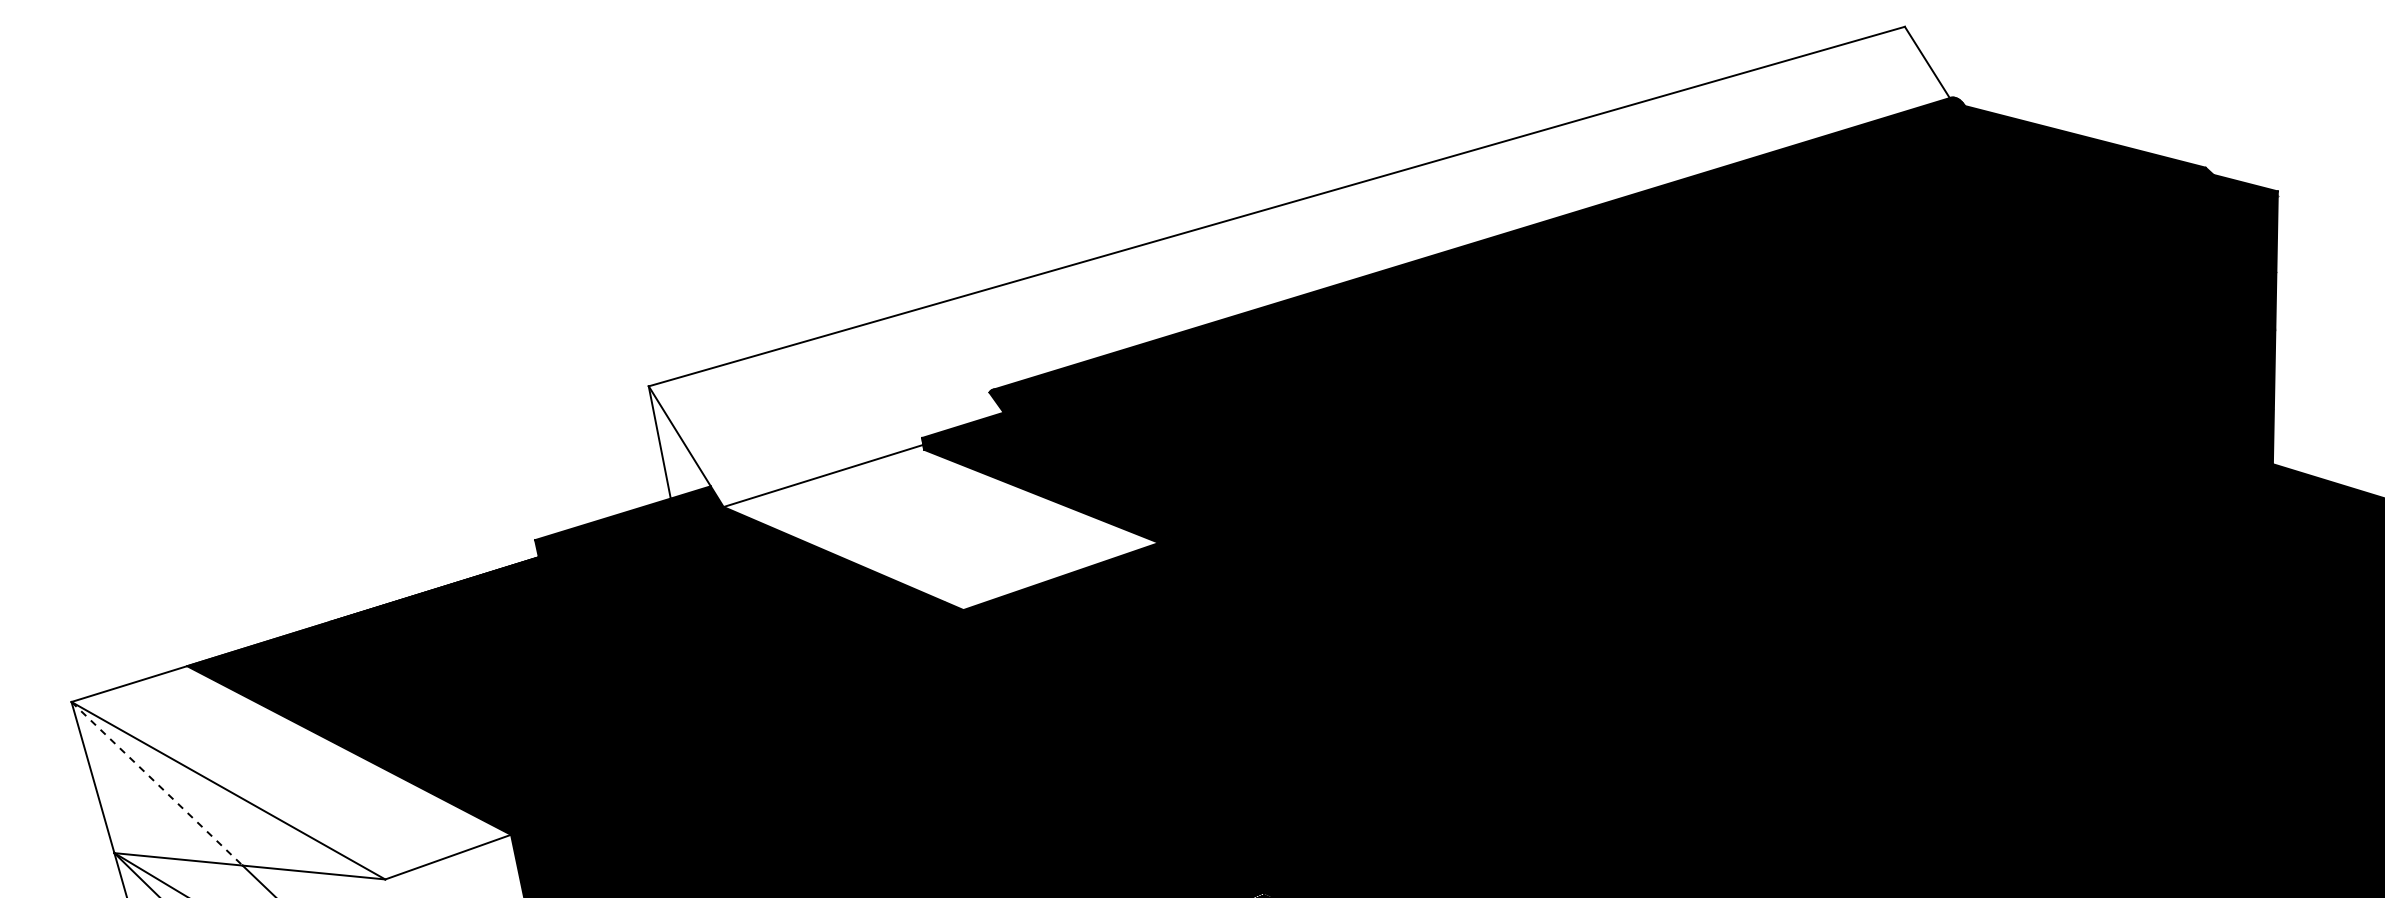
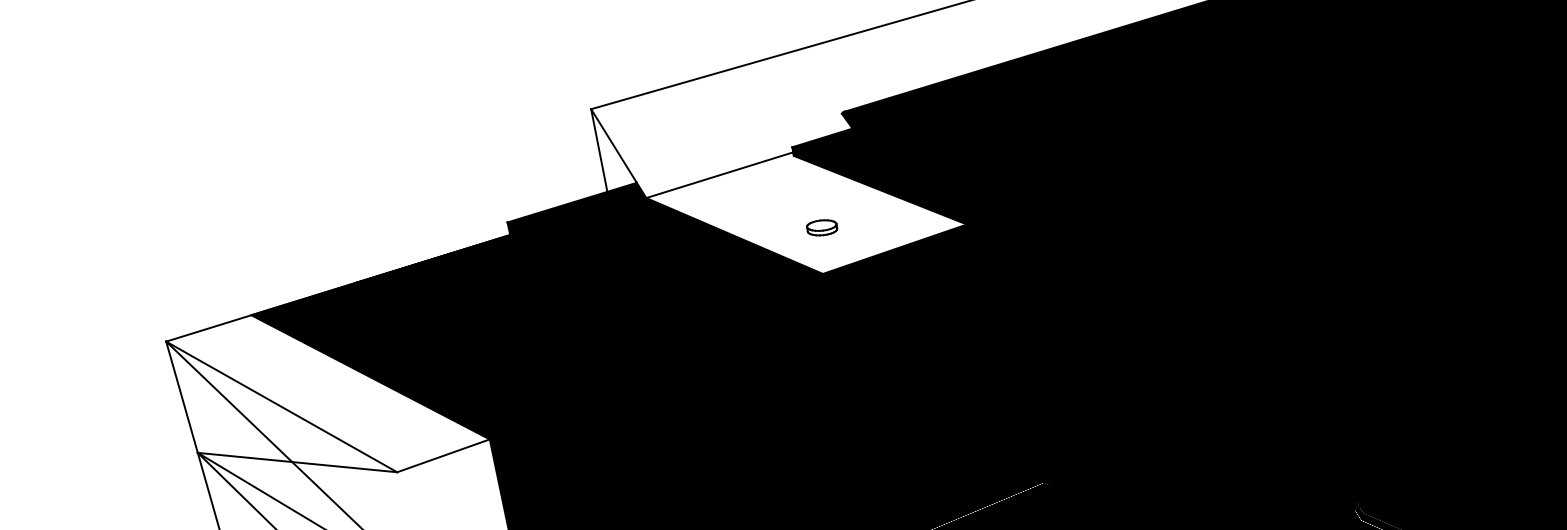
part: (961, 547) -> (821, 227), added
line: (157, 784) -> (229, 402), dashed -> solid

